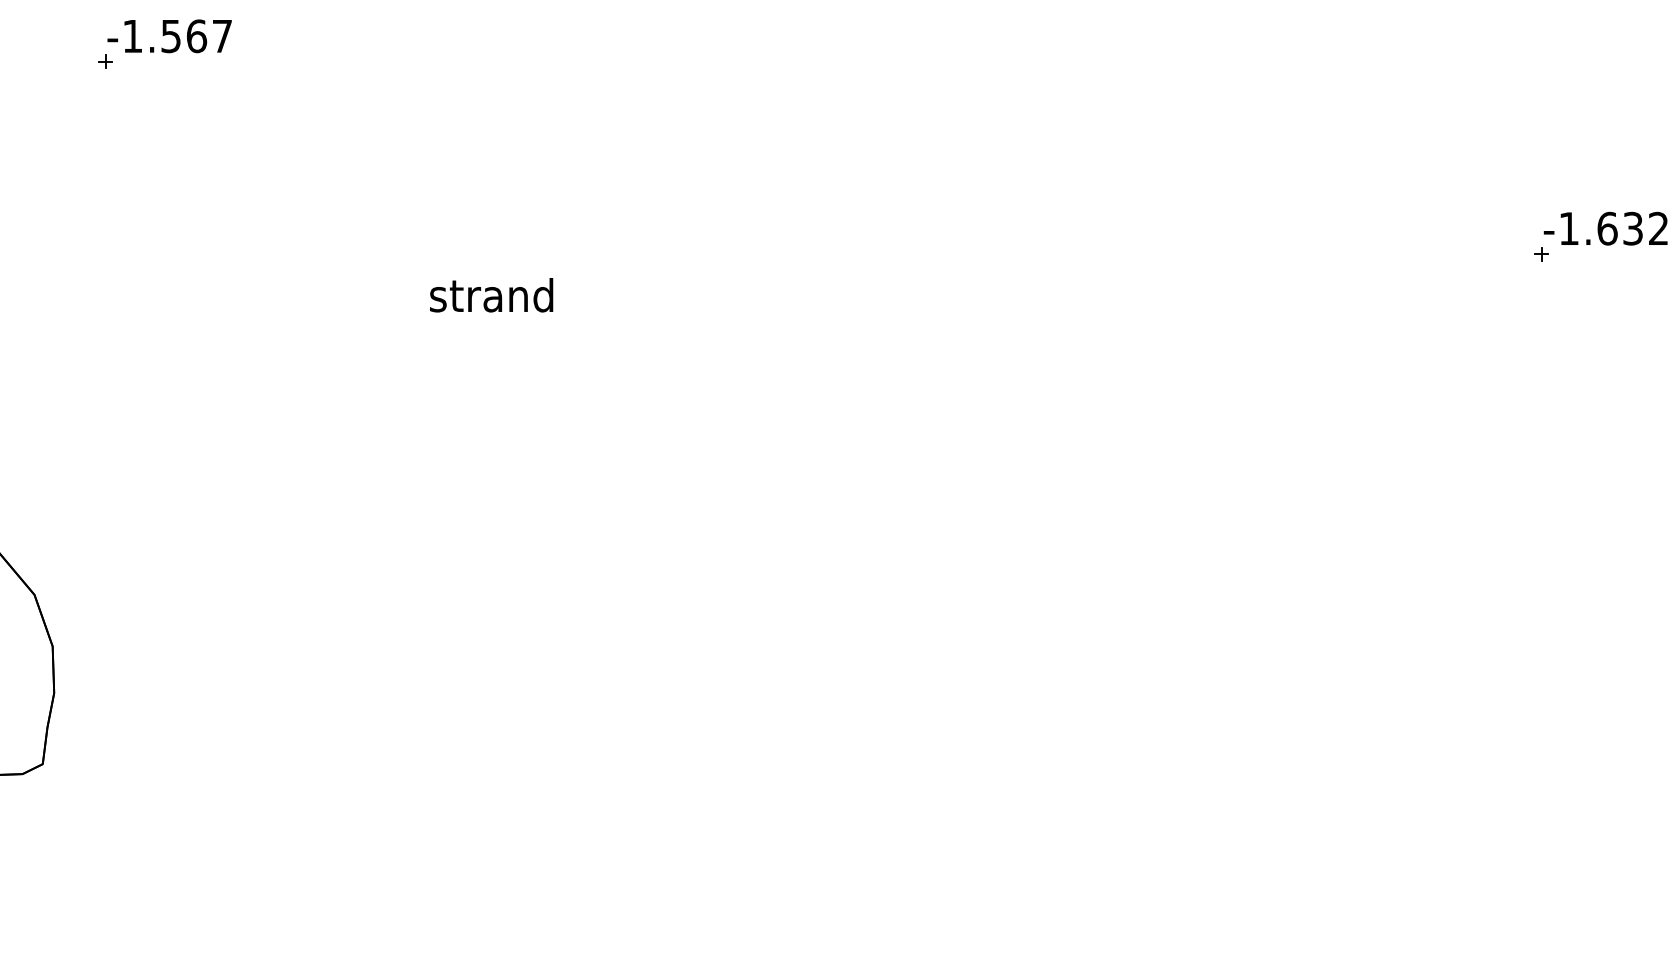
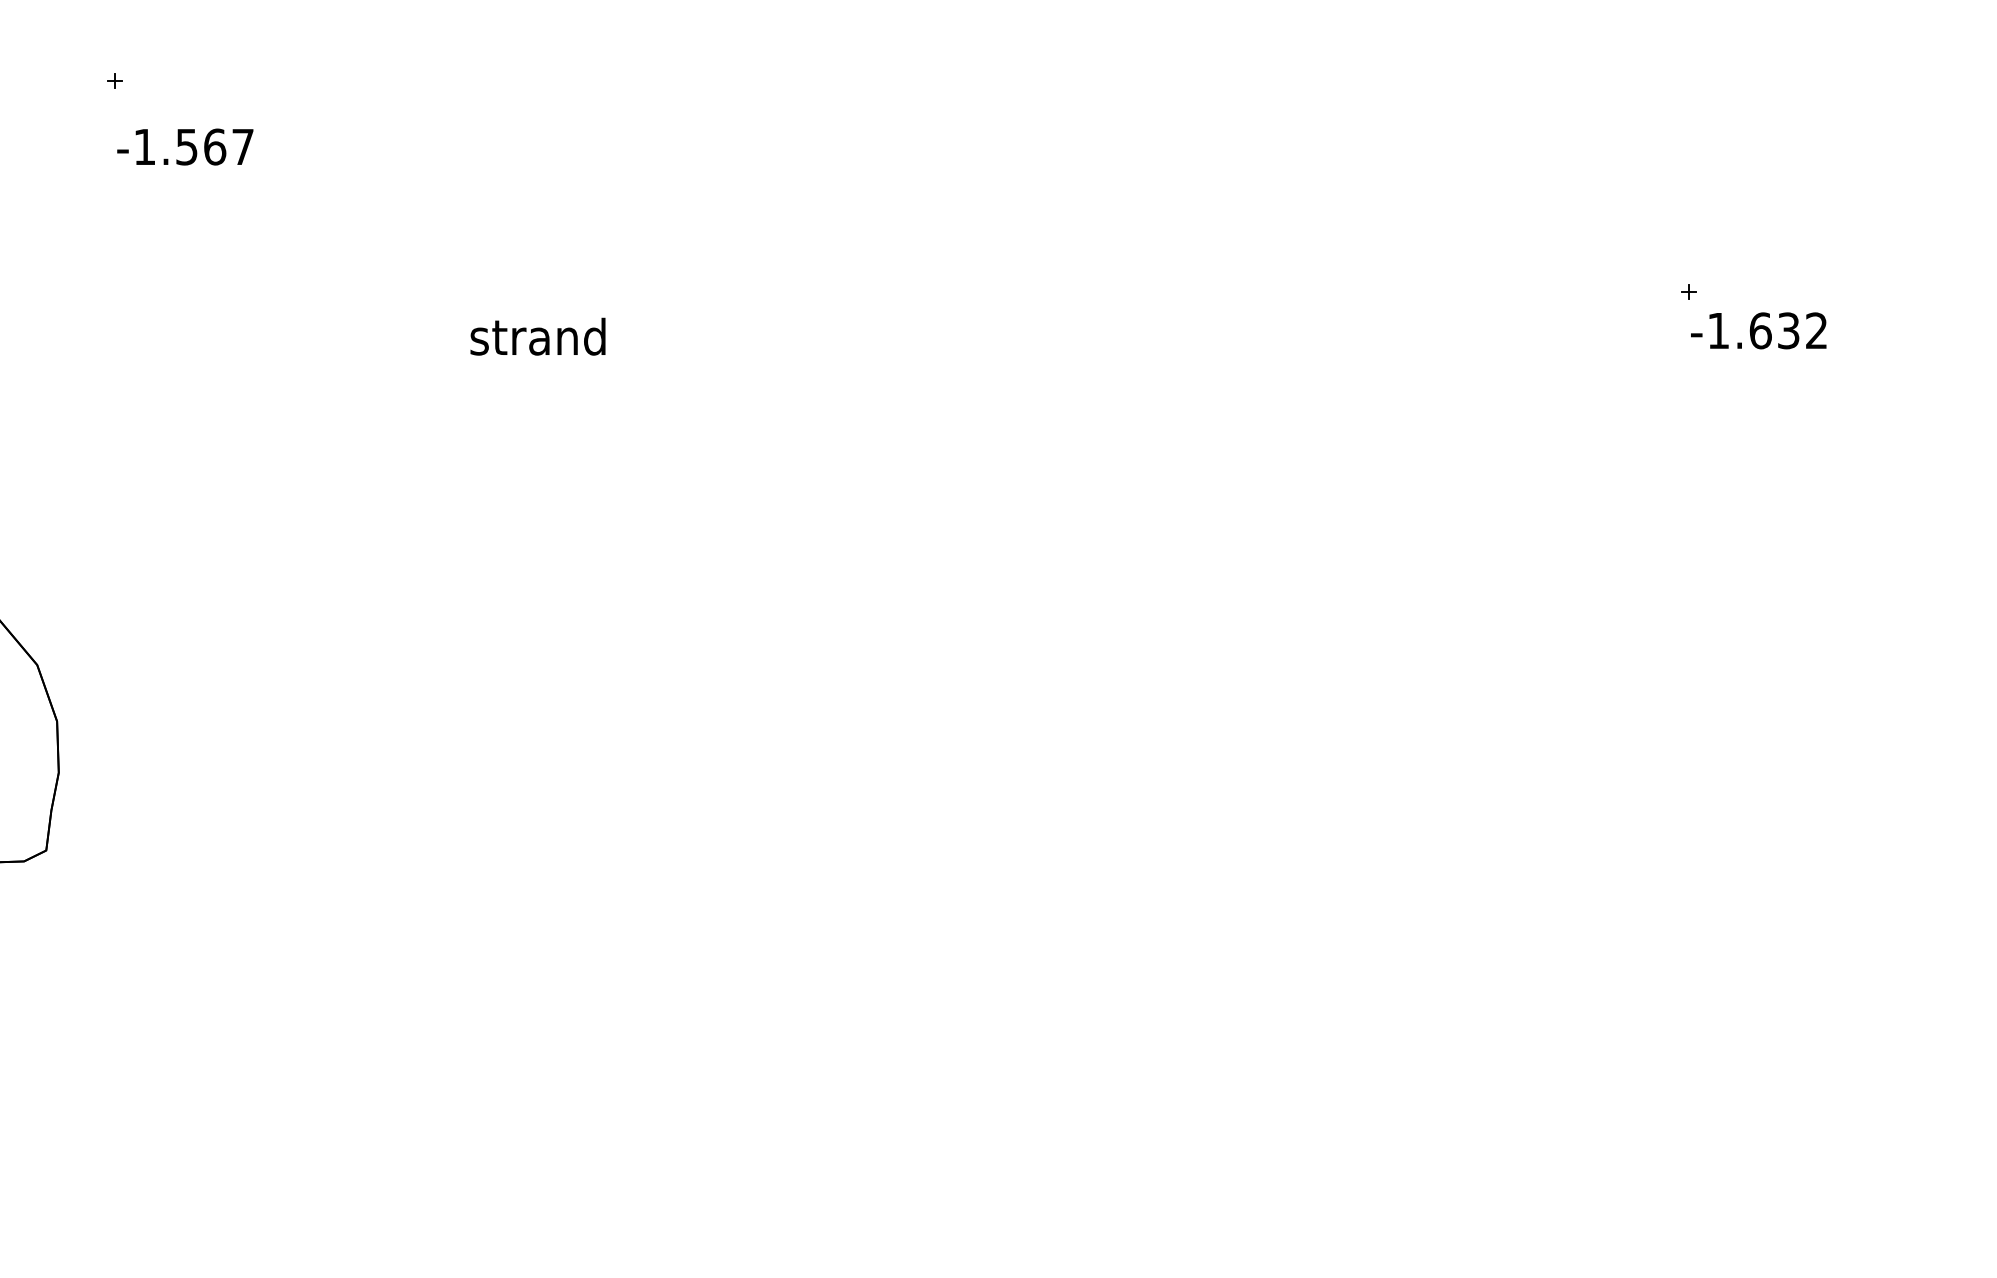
text: (169, 35) -> (185, 146), moved
text: (1605, 228) -> (1758, 330), moved

